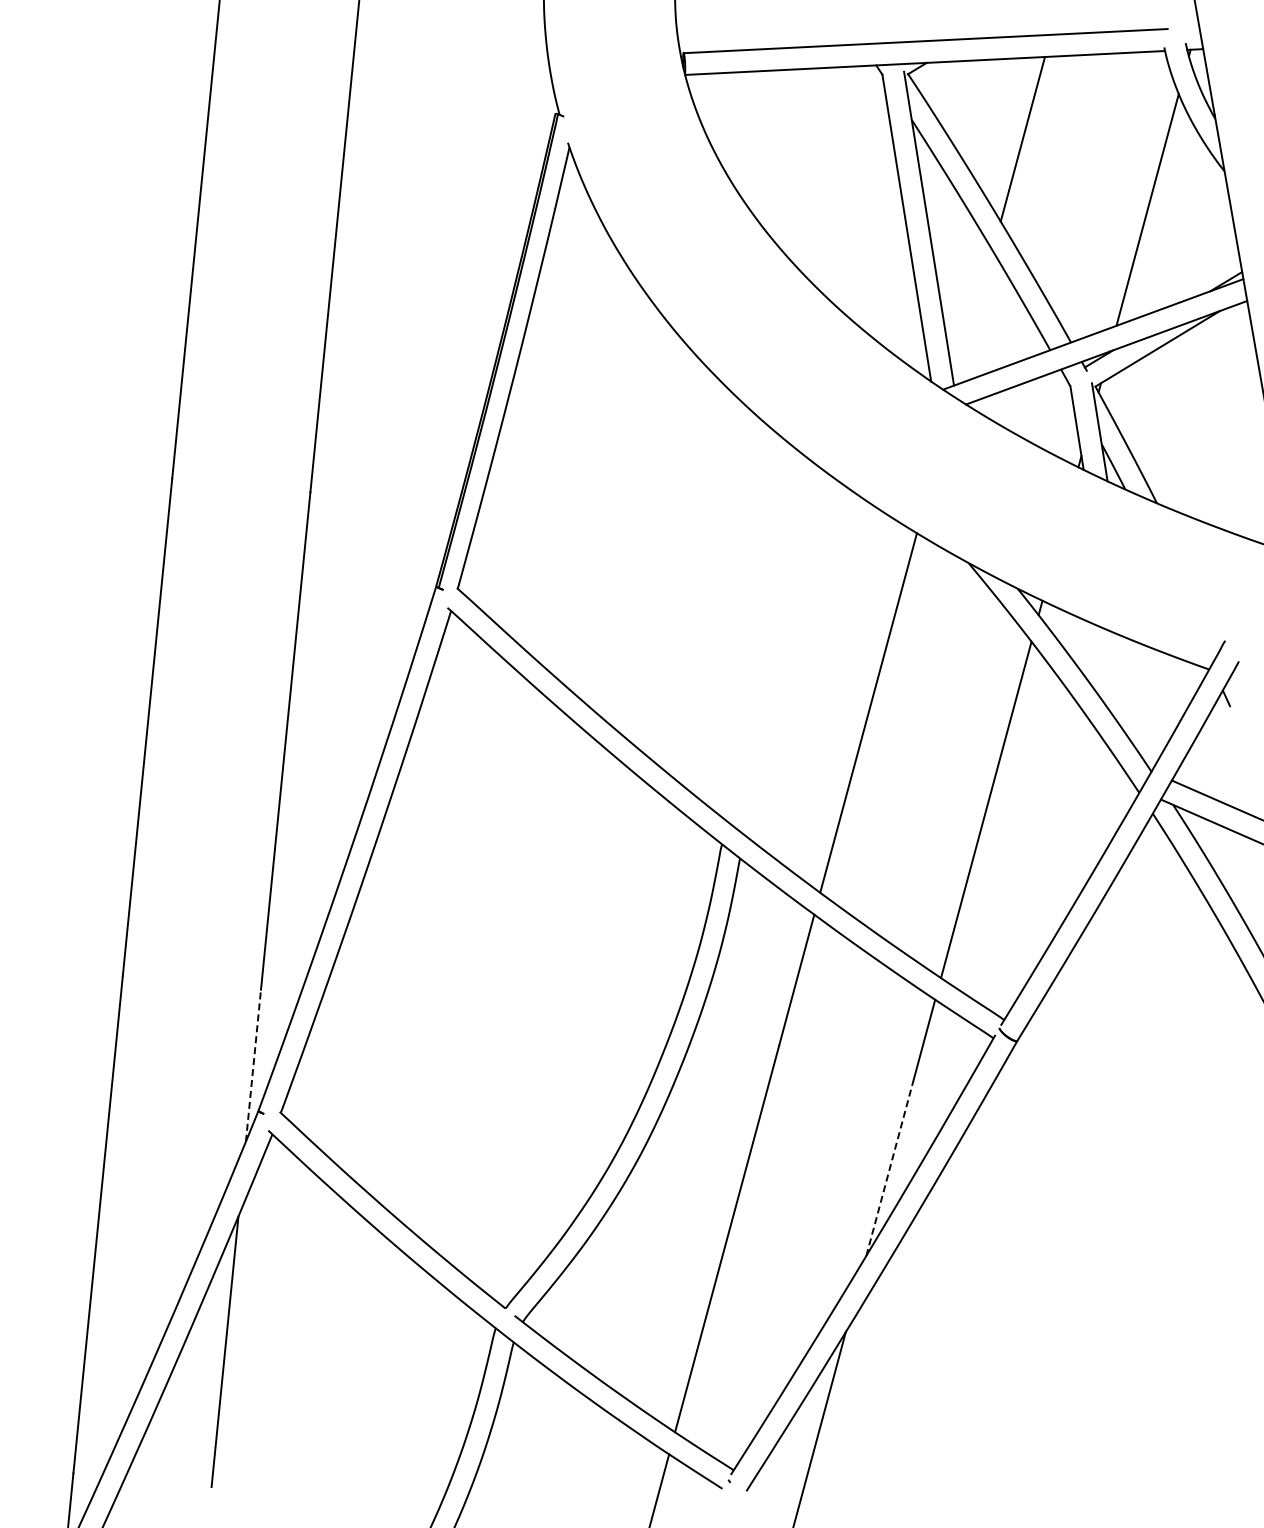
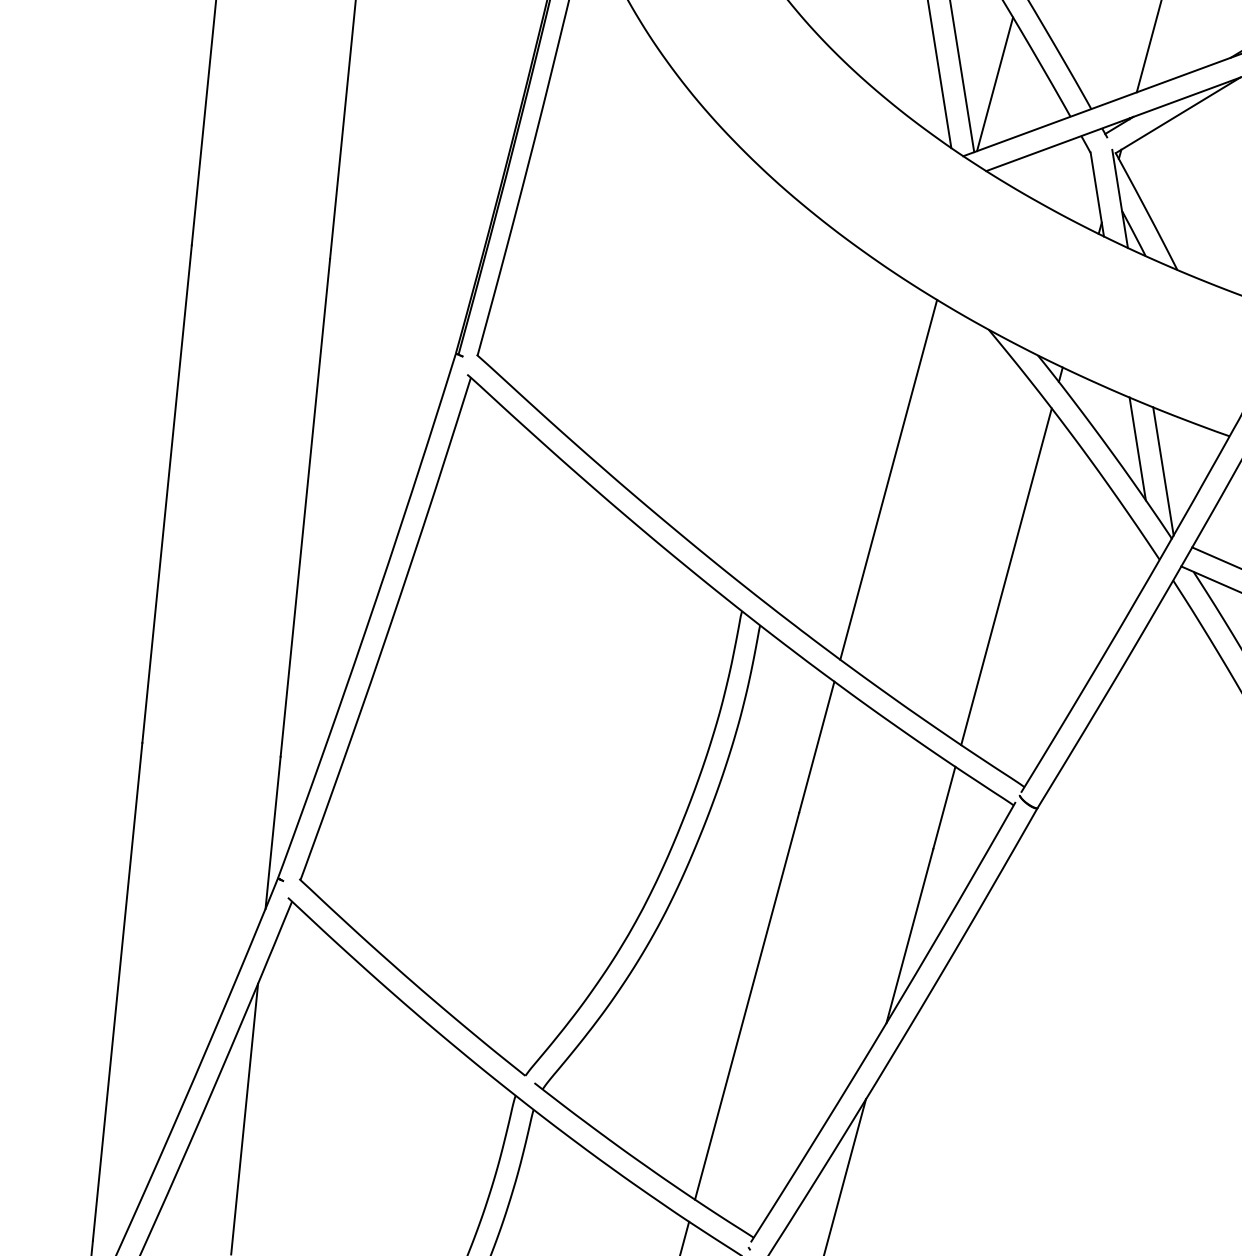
line: (974, 317) -> (994, 84), added
line: (1117, 681) -> (1137, 448), added
line: (1142, 704) -> (1162, 471), added
line: (253, 1065) -> (273, 832), dashed -> solid
line: (889, 1168) -> (909, 935), dashed -> solid

